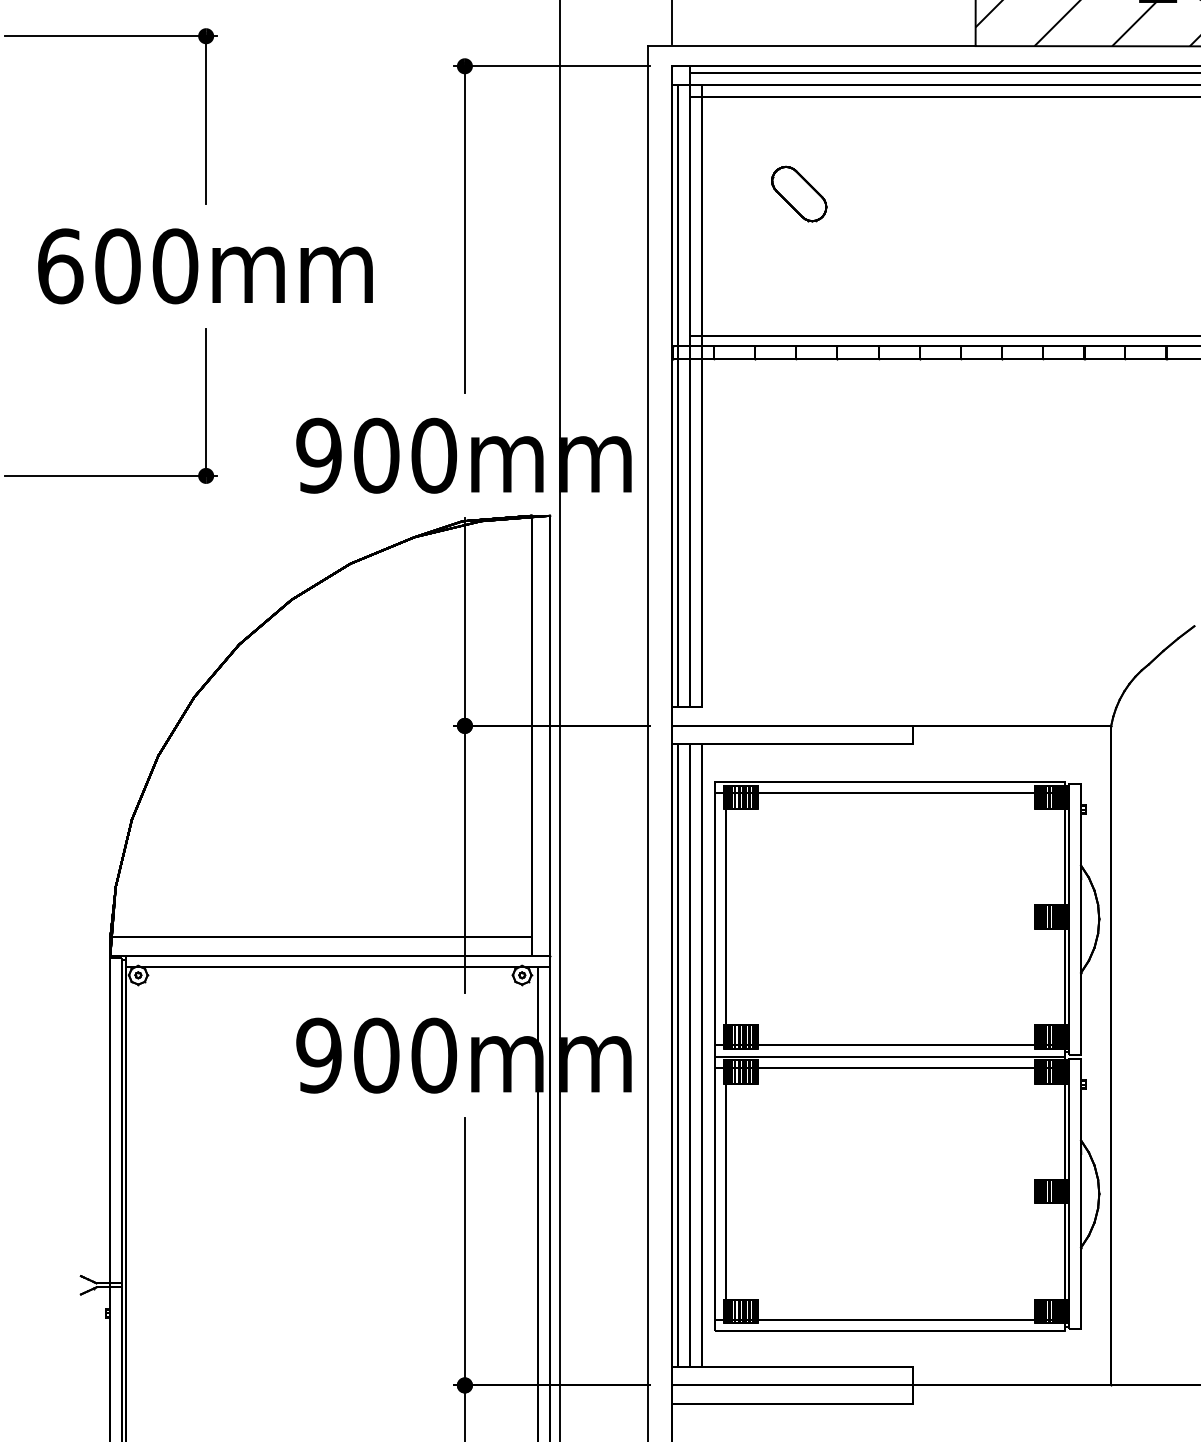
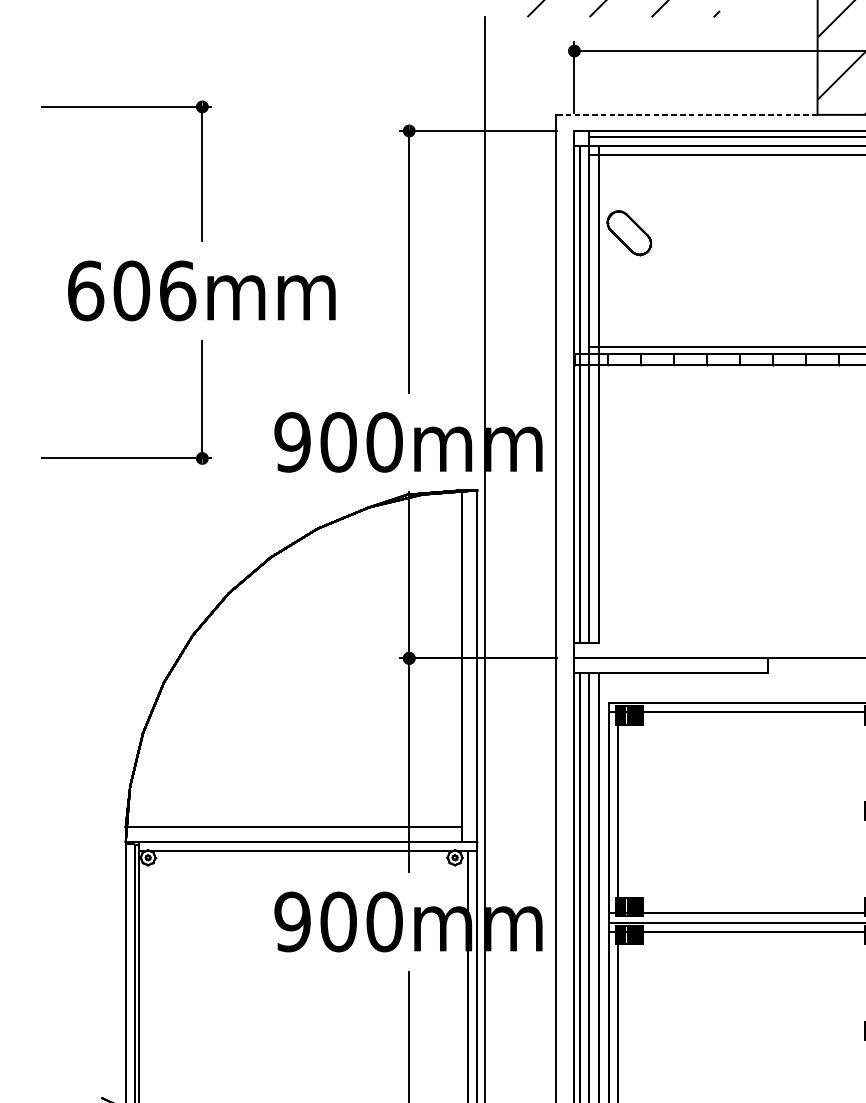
line: (811, 46) -> (686, 115), solid -> dashed
part: (799, 193) -> (629, 232), moved
text: (175, 266) -> (177, 291), 600mm -> 606mm

